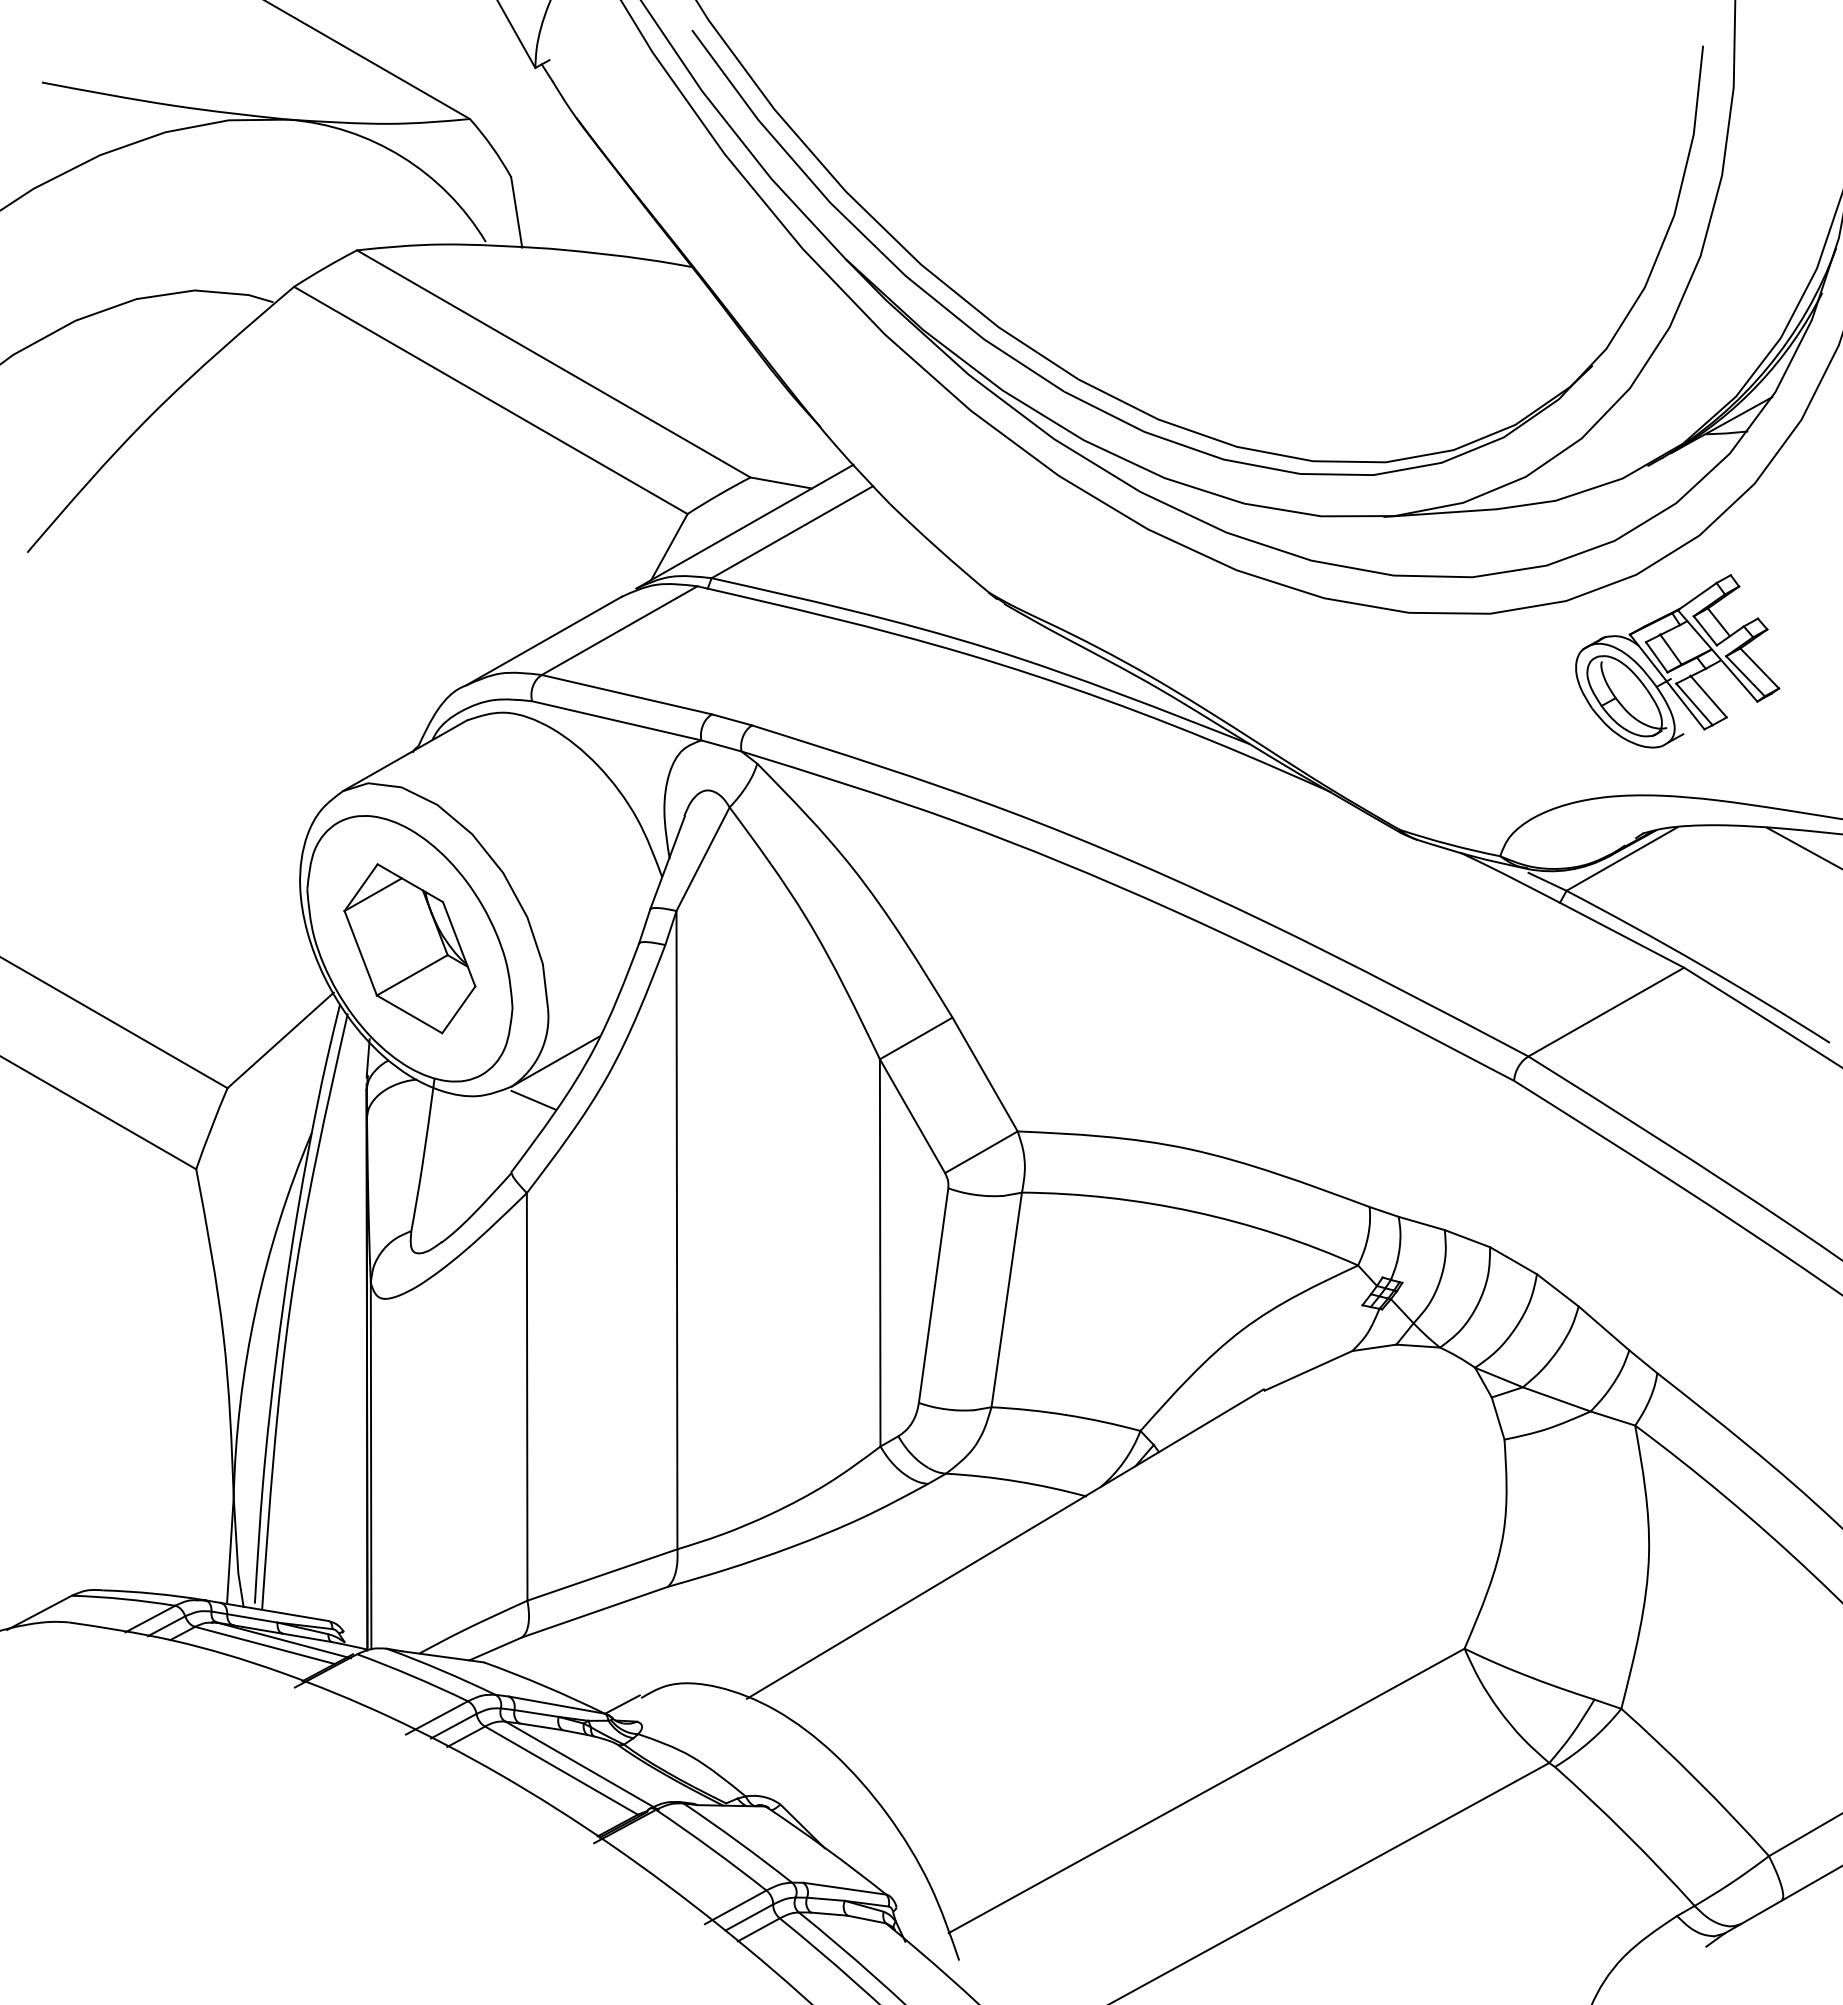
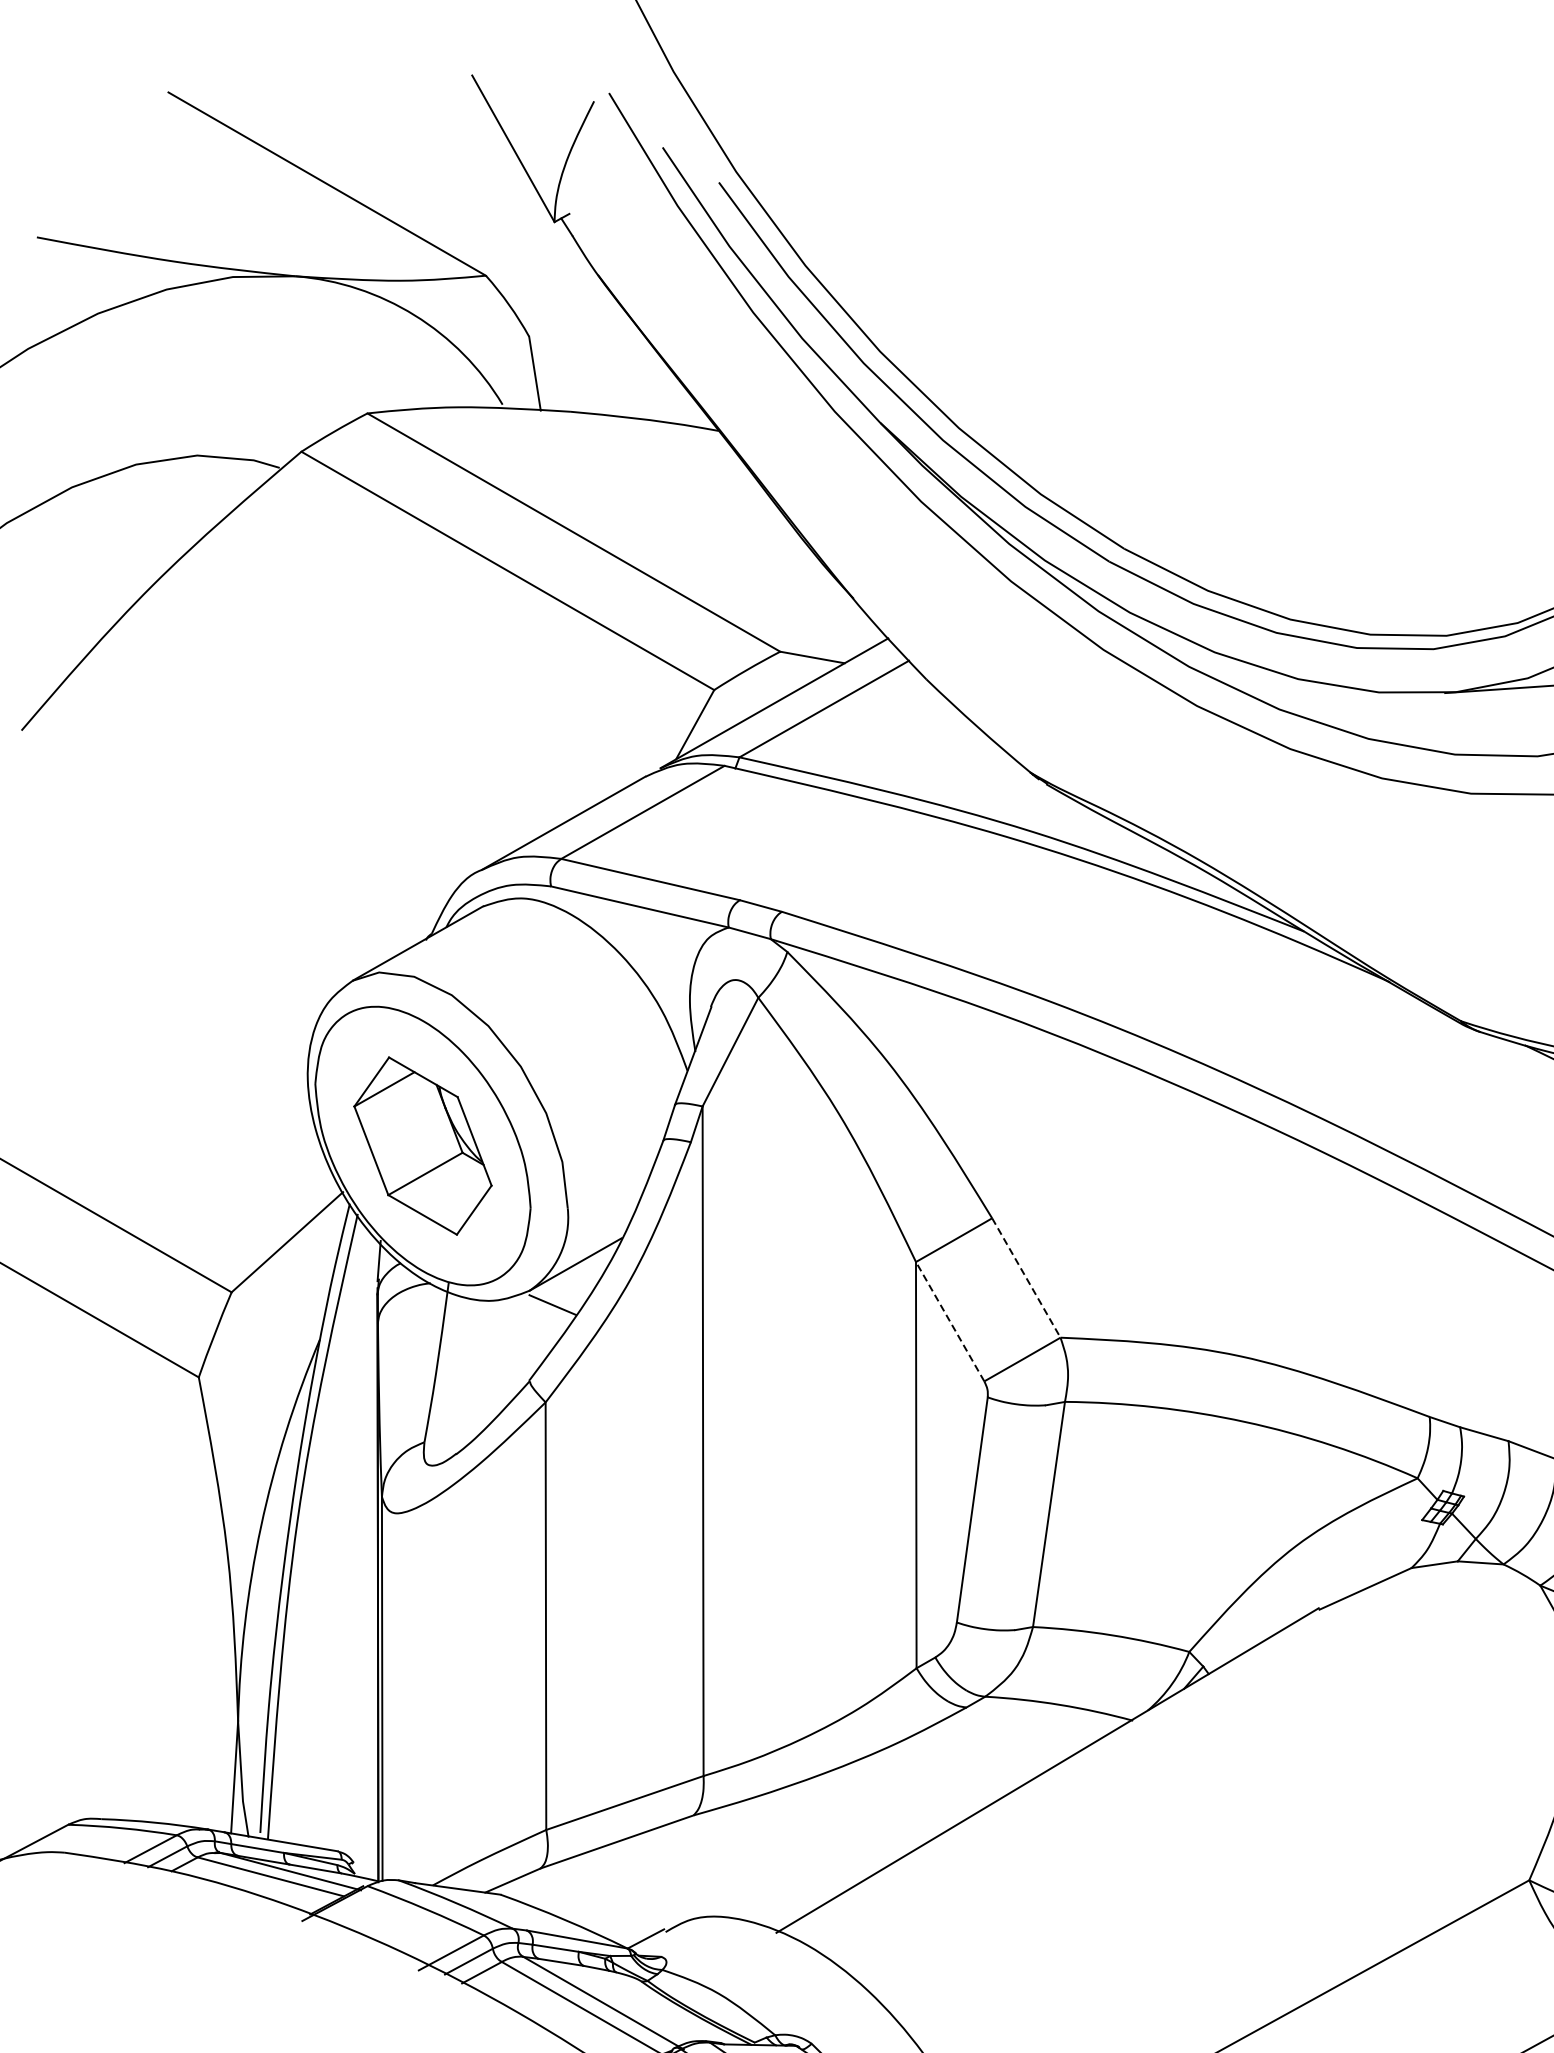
line: (985, 1074) -> (1026, 1277), solid -> dashed
line: (912, 1116) -> (950, 1322), solid -> dashed

